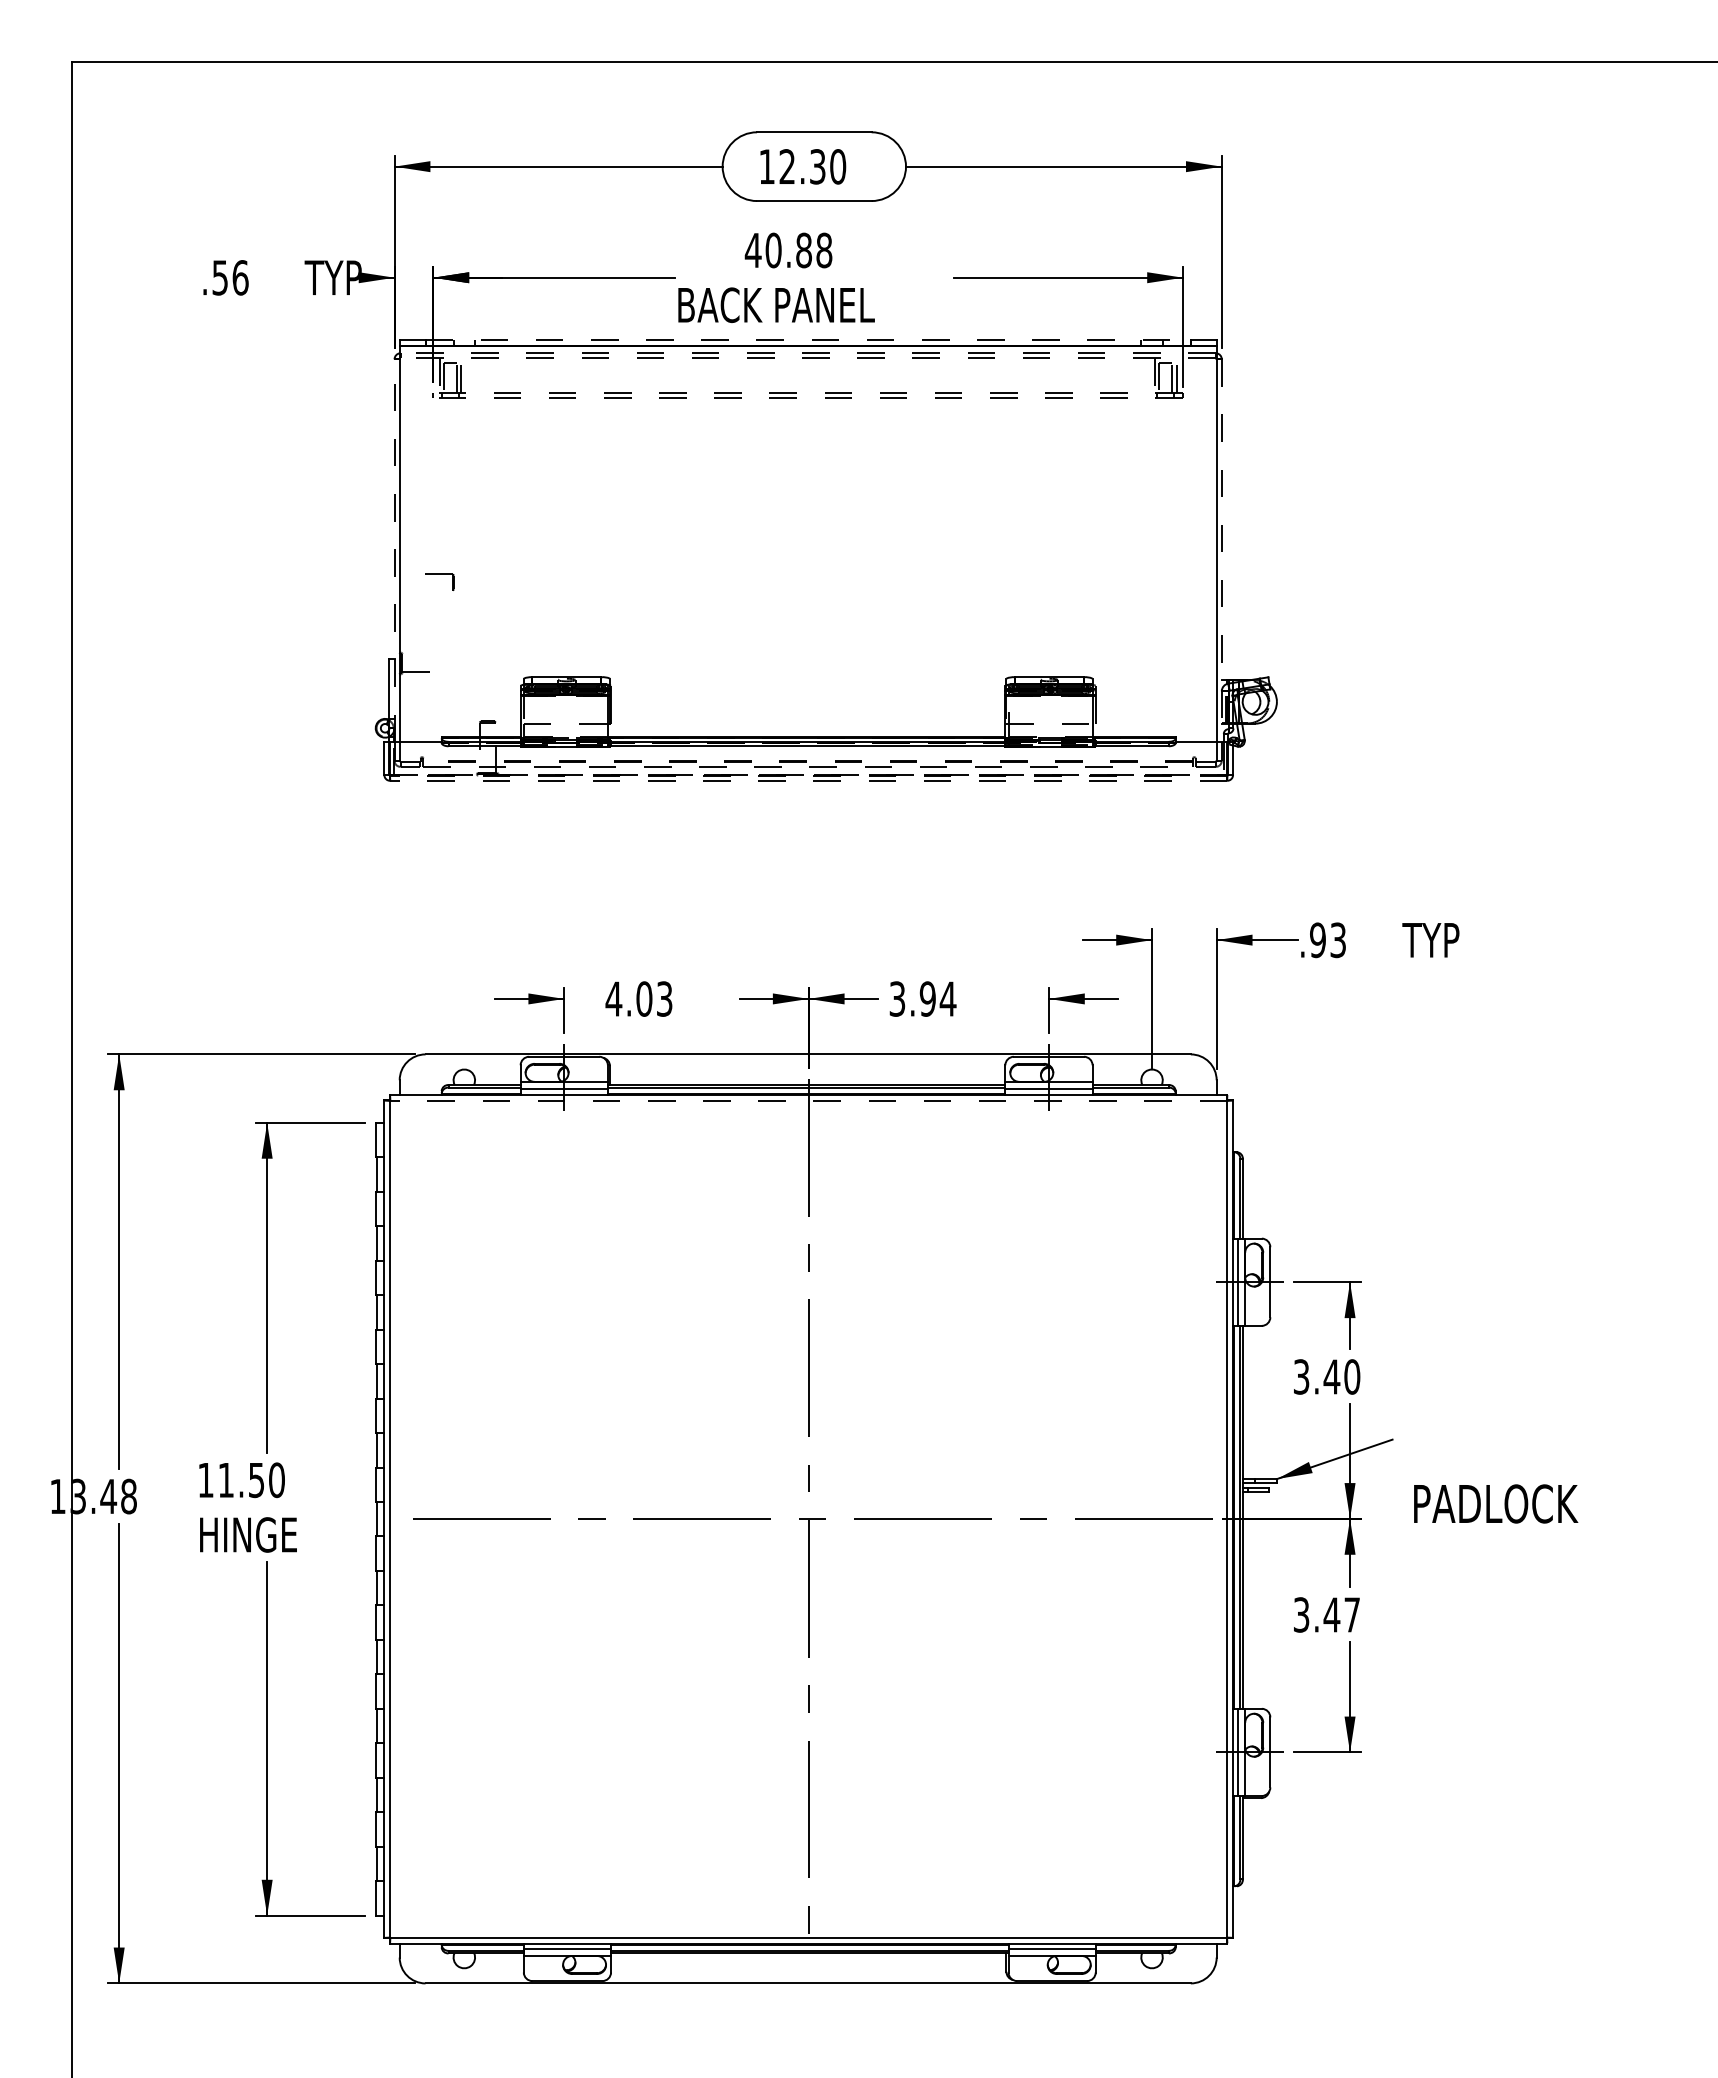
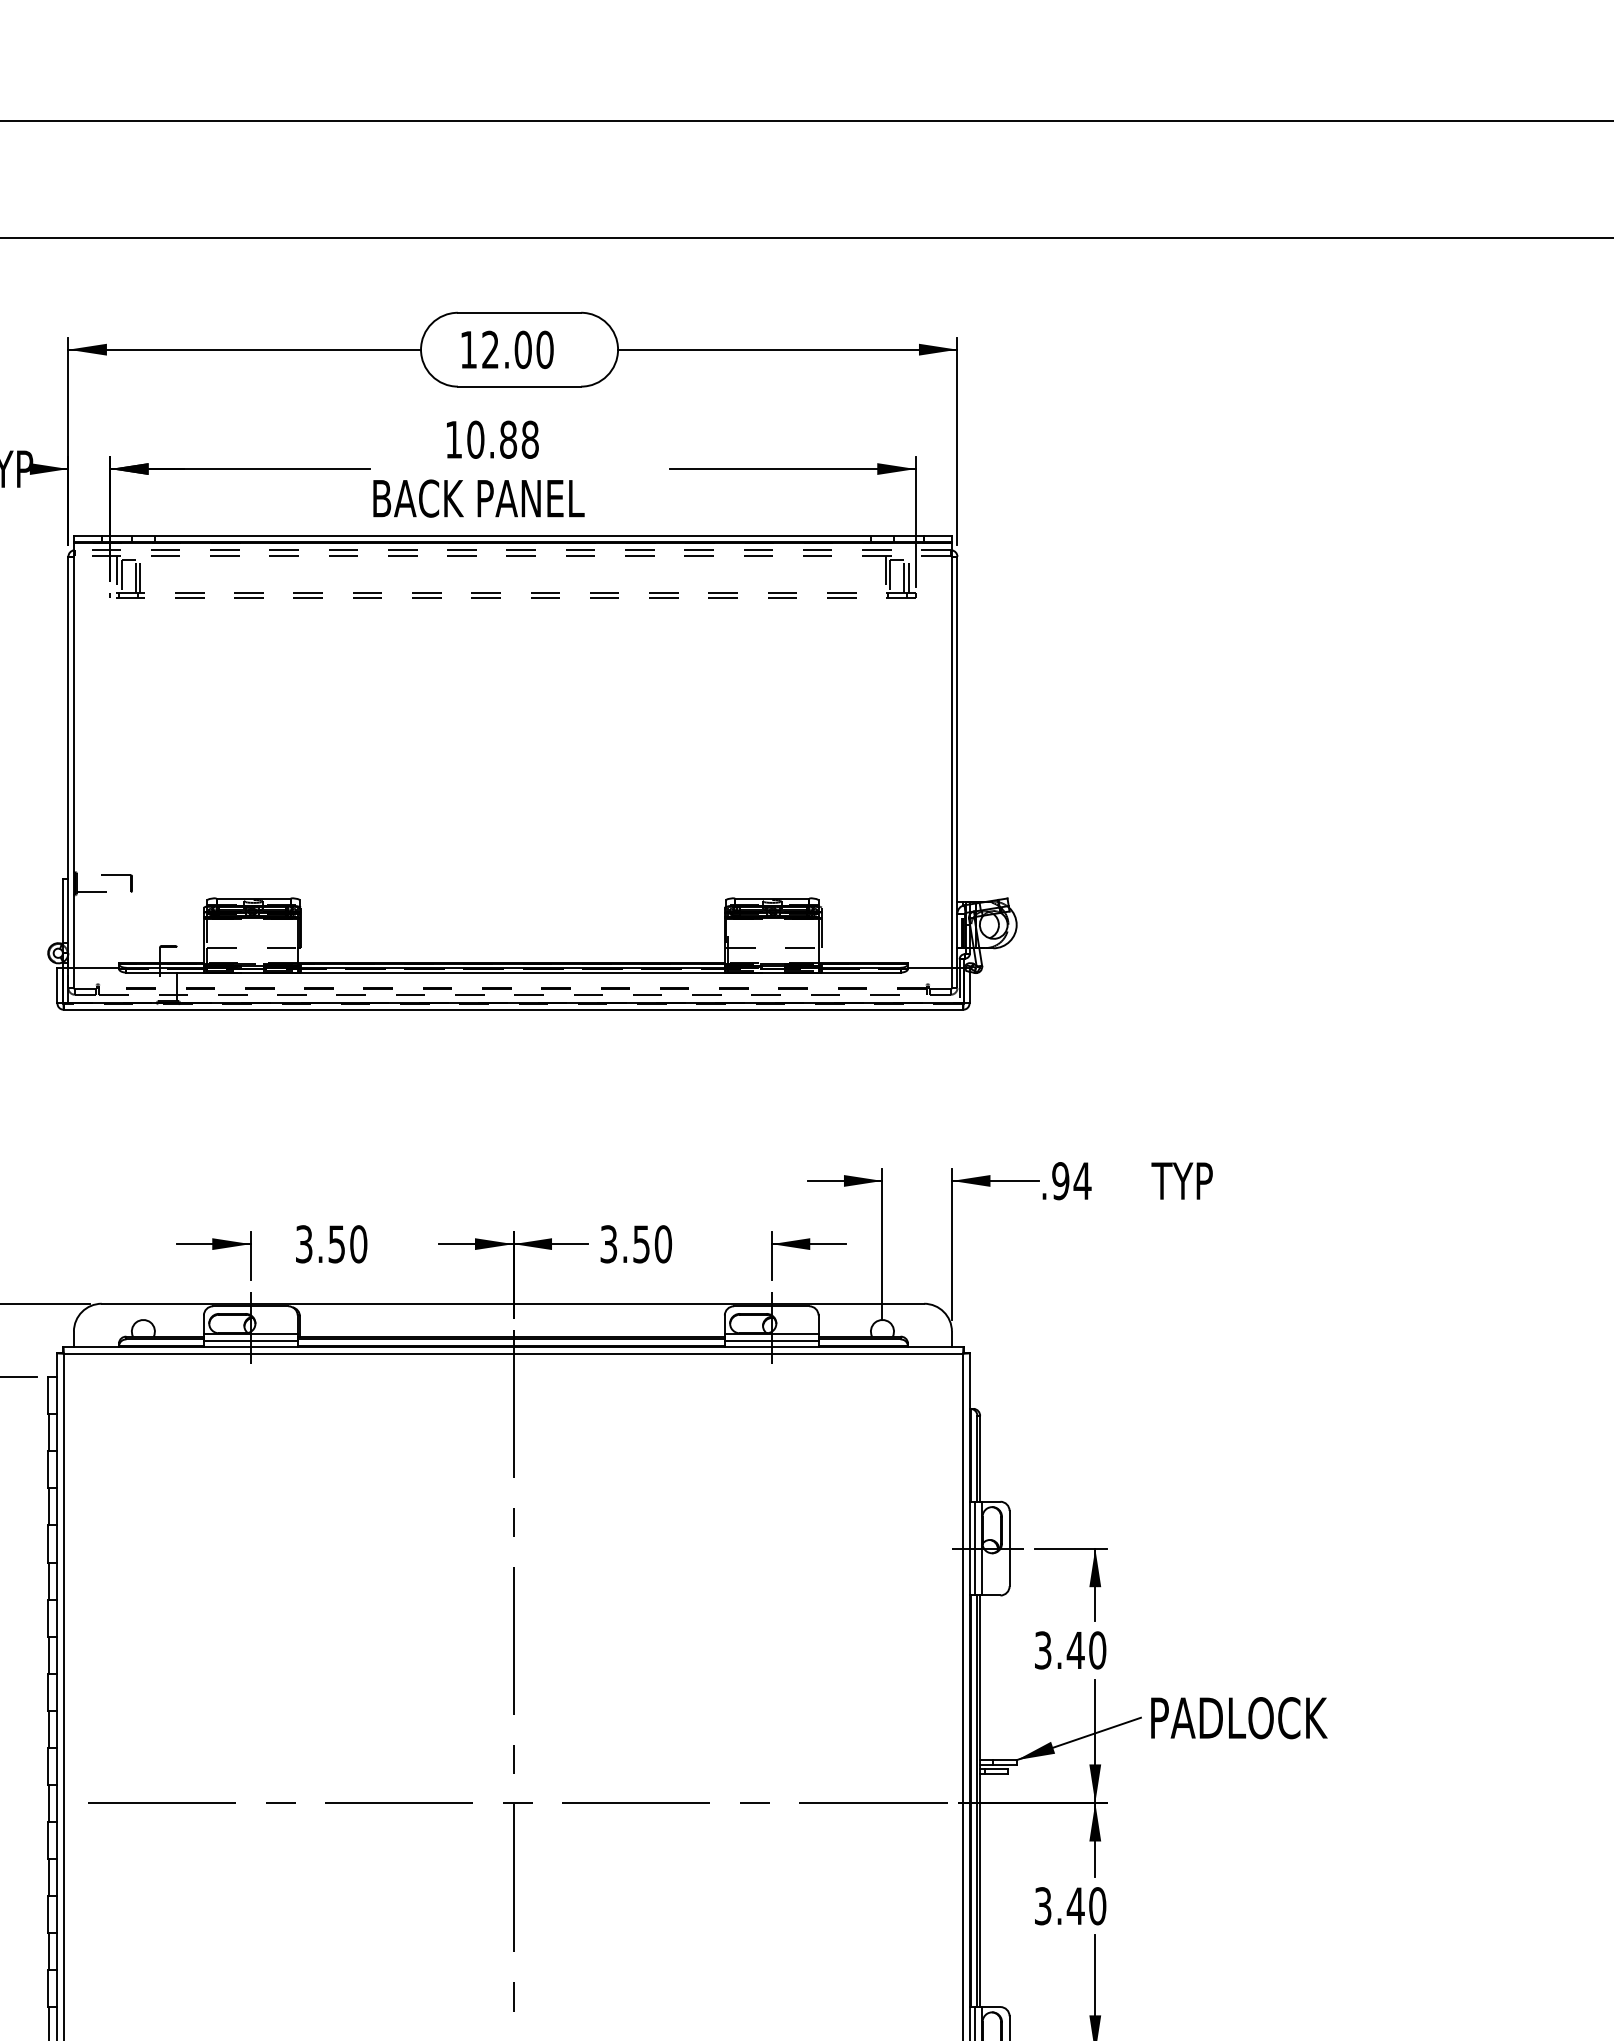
text: (817, 166) -> (522, 349), 12.30 -> 12.00
text: (752, 250) -> (453, 439), 40.88 -> 10.88
line: (808, 340) -> (513, 536), dashed -> solid
line: (394, 550) -> (68, 762), dashed -> solid
line: (1221, 551) -> (957, 763), dashed -> solid
part: (439, 574) -> (116, 875), moved
line: (808, 774) -> (513, 1002), dashed -> solid
line: (808, 780) -> (513, 1009), dashed -> solid
text: (1337, 940) -> (1081, 1181), .93 -> .94
text: (638, 998) -> (330, 1243), 4.03 -> 3.50
text: (937, 998) -> (651, 1243), 3.94 -> 3.50
line: (808, 1100) -> (513, 1353), dashed -> solid
text: (1496, 1503) -> (1239, 1717), moved
text: (1352, 1614) -> (1097, 1905), 3.47 -> 3.40

